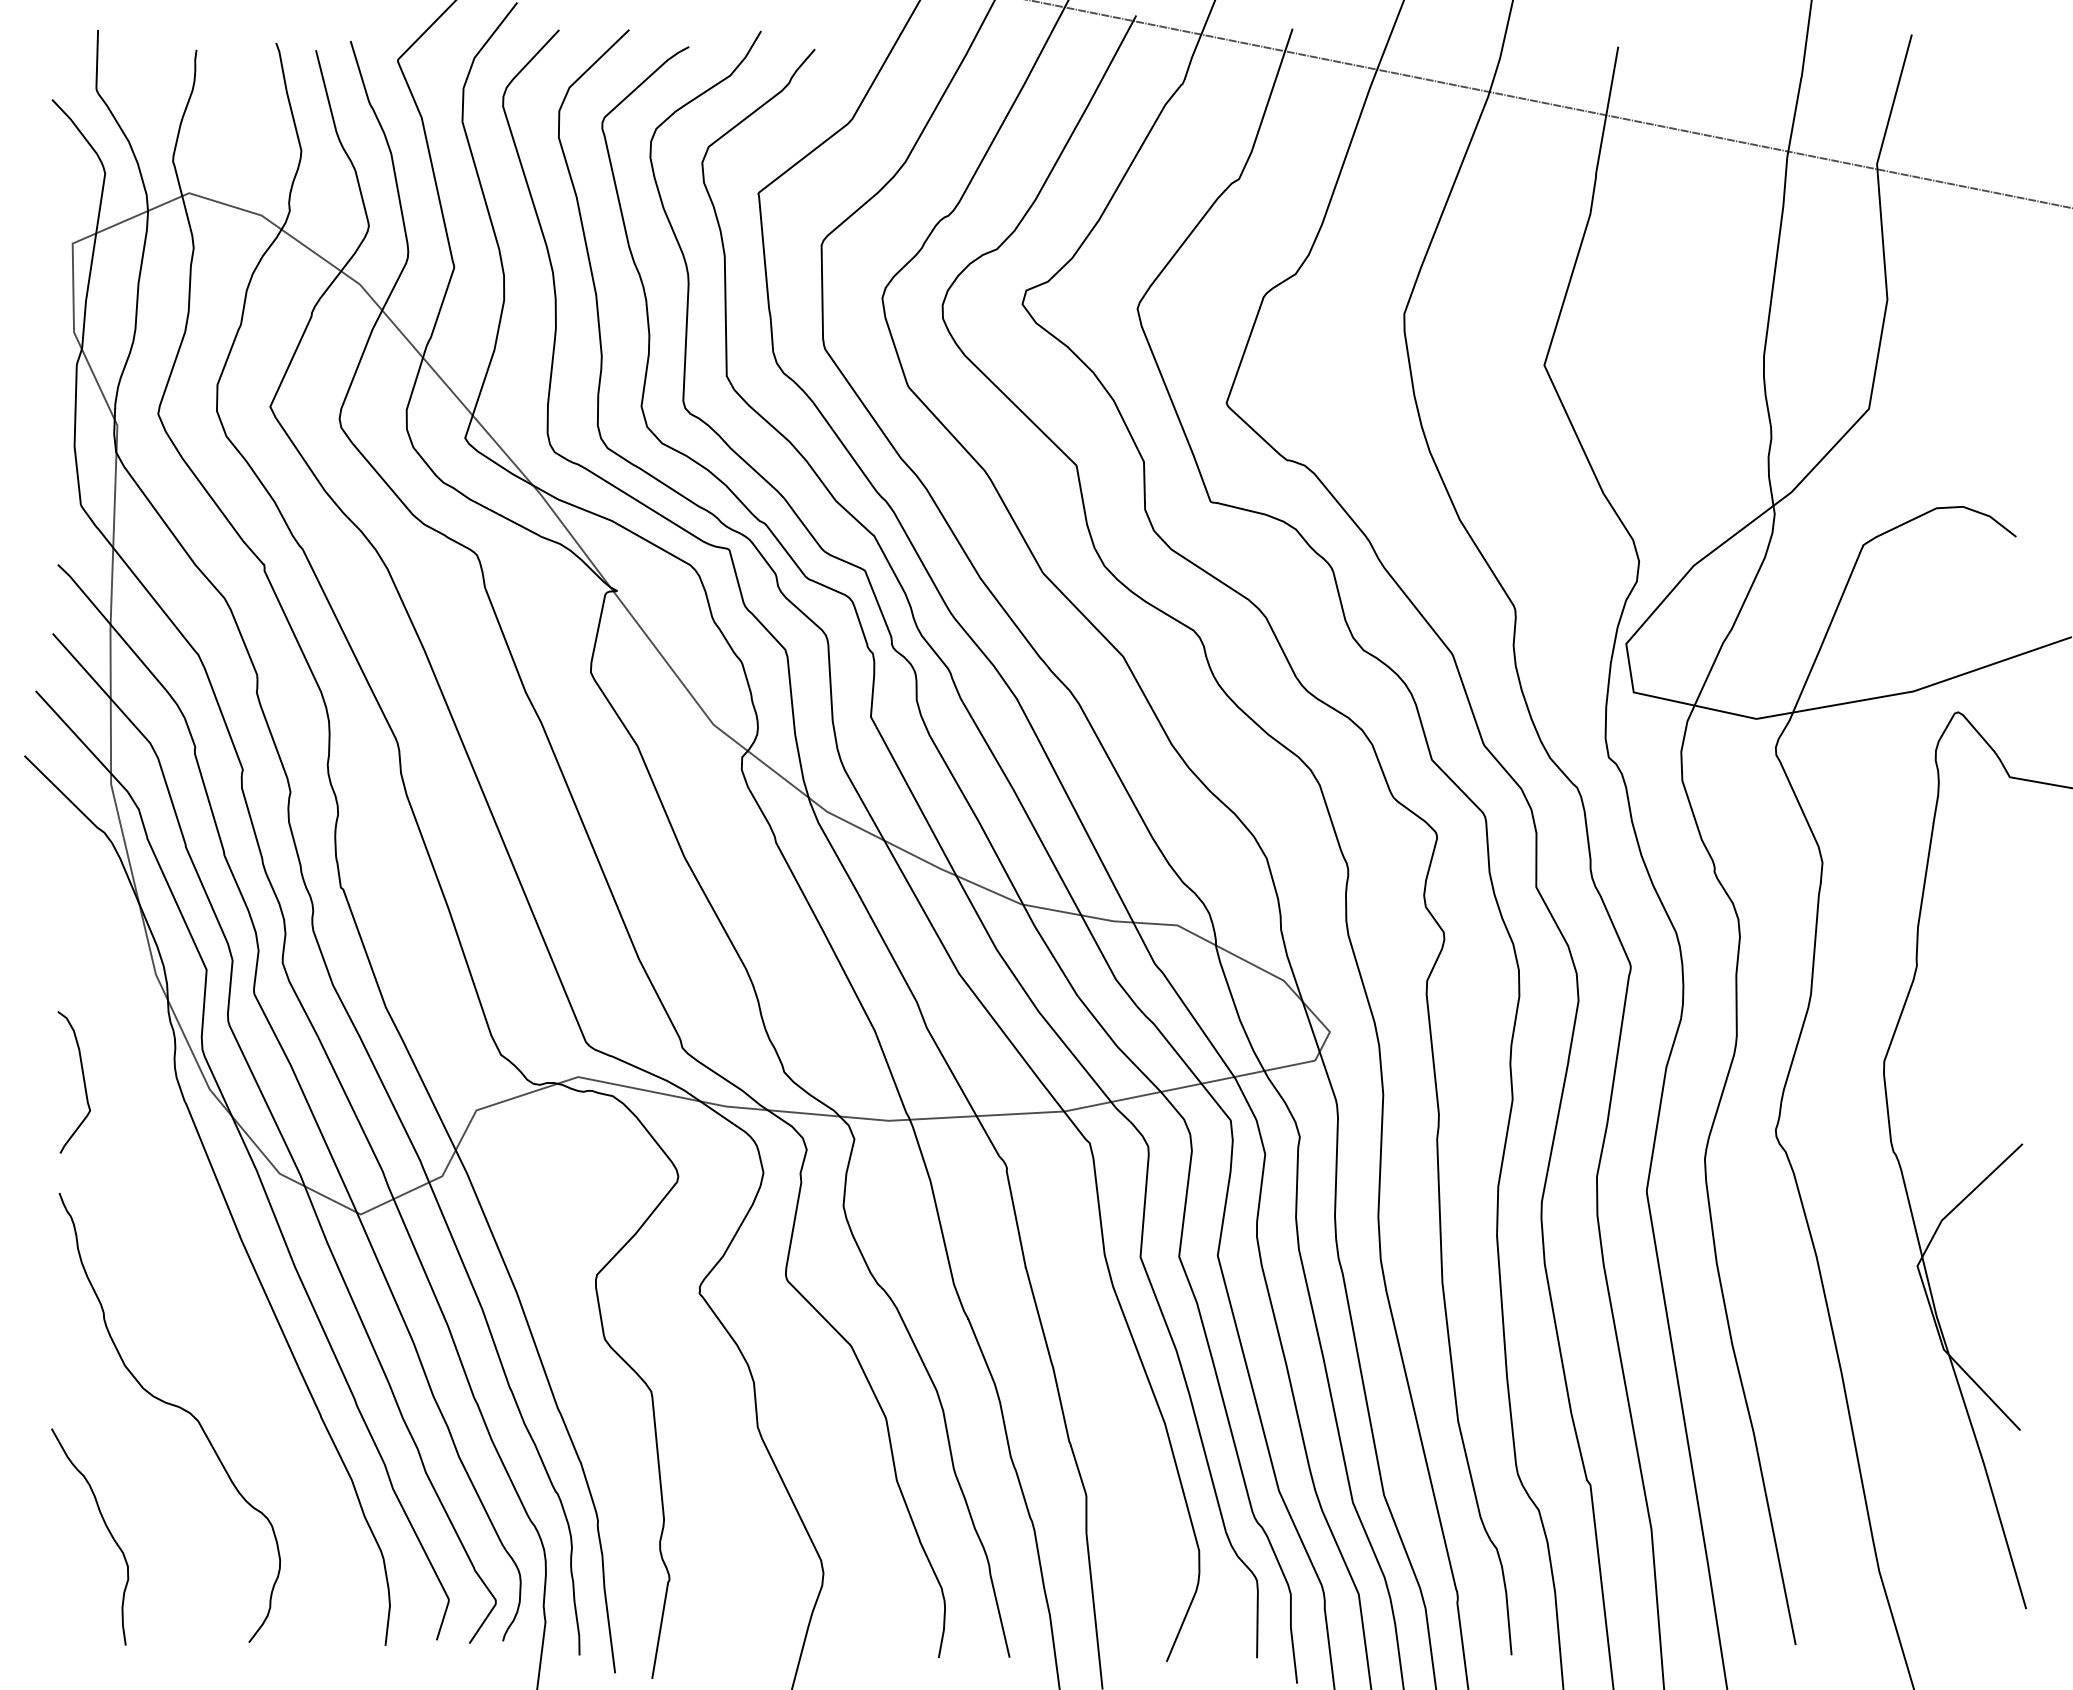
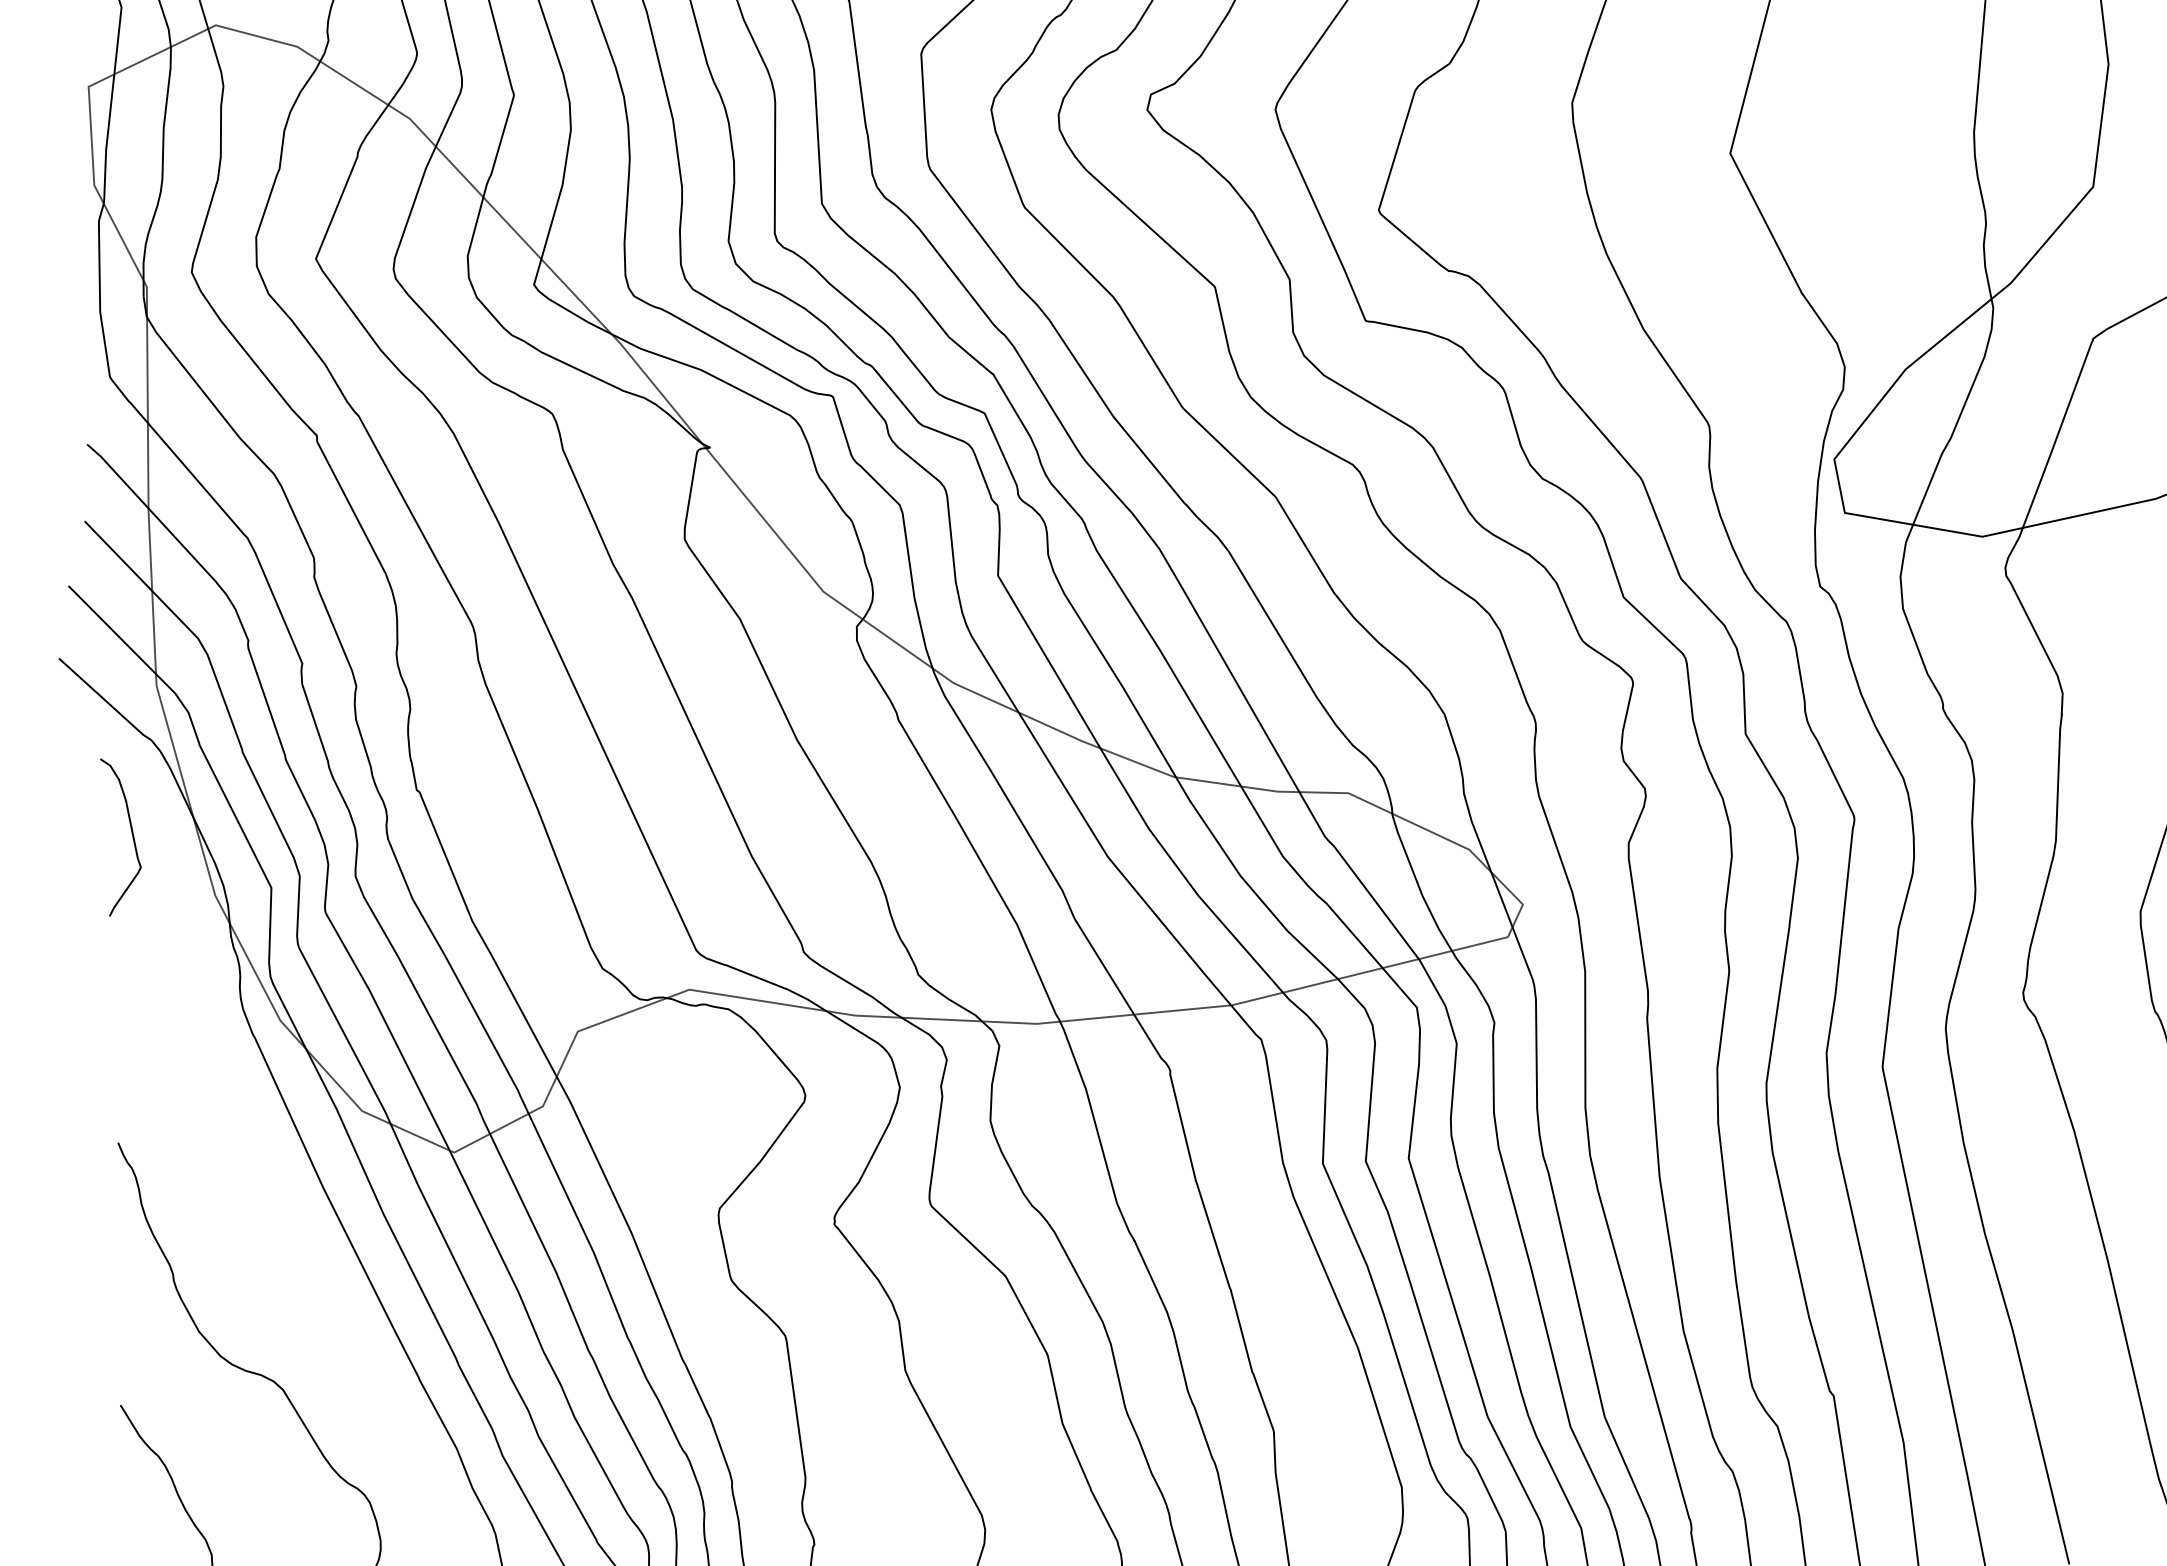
curve: (83, 1082) -> (132, 836), moved

